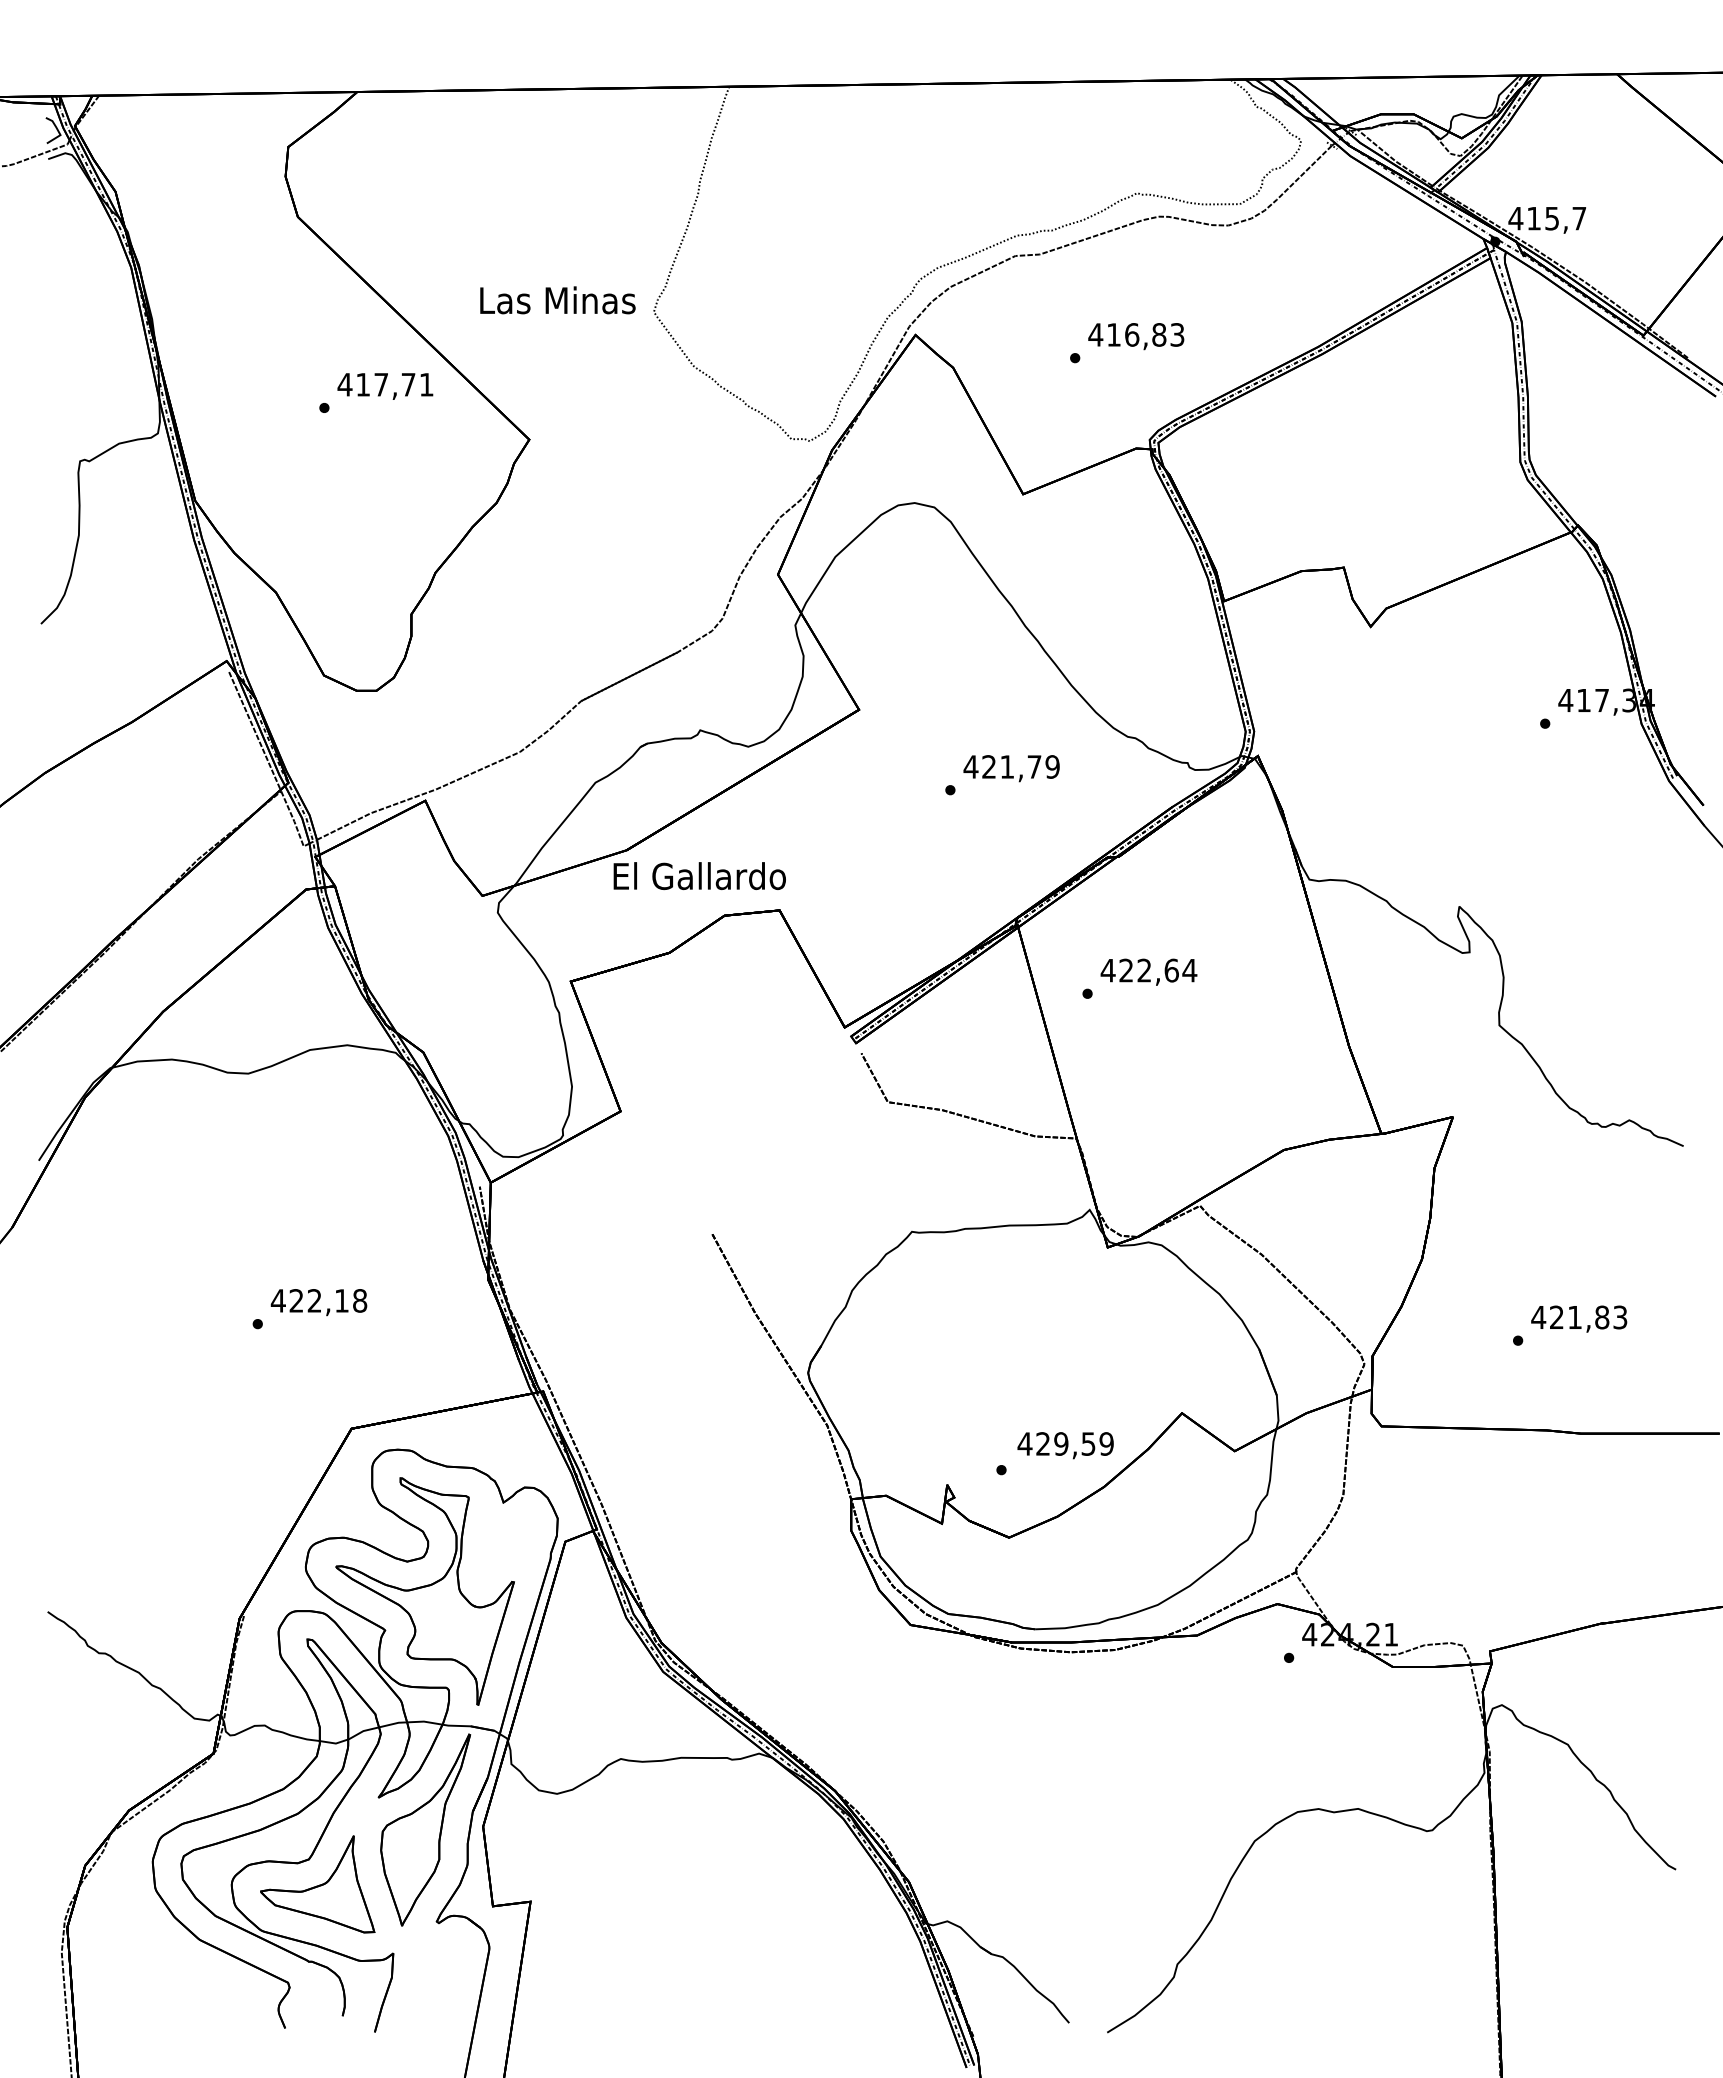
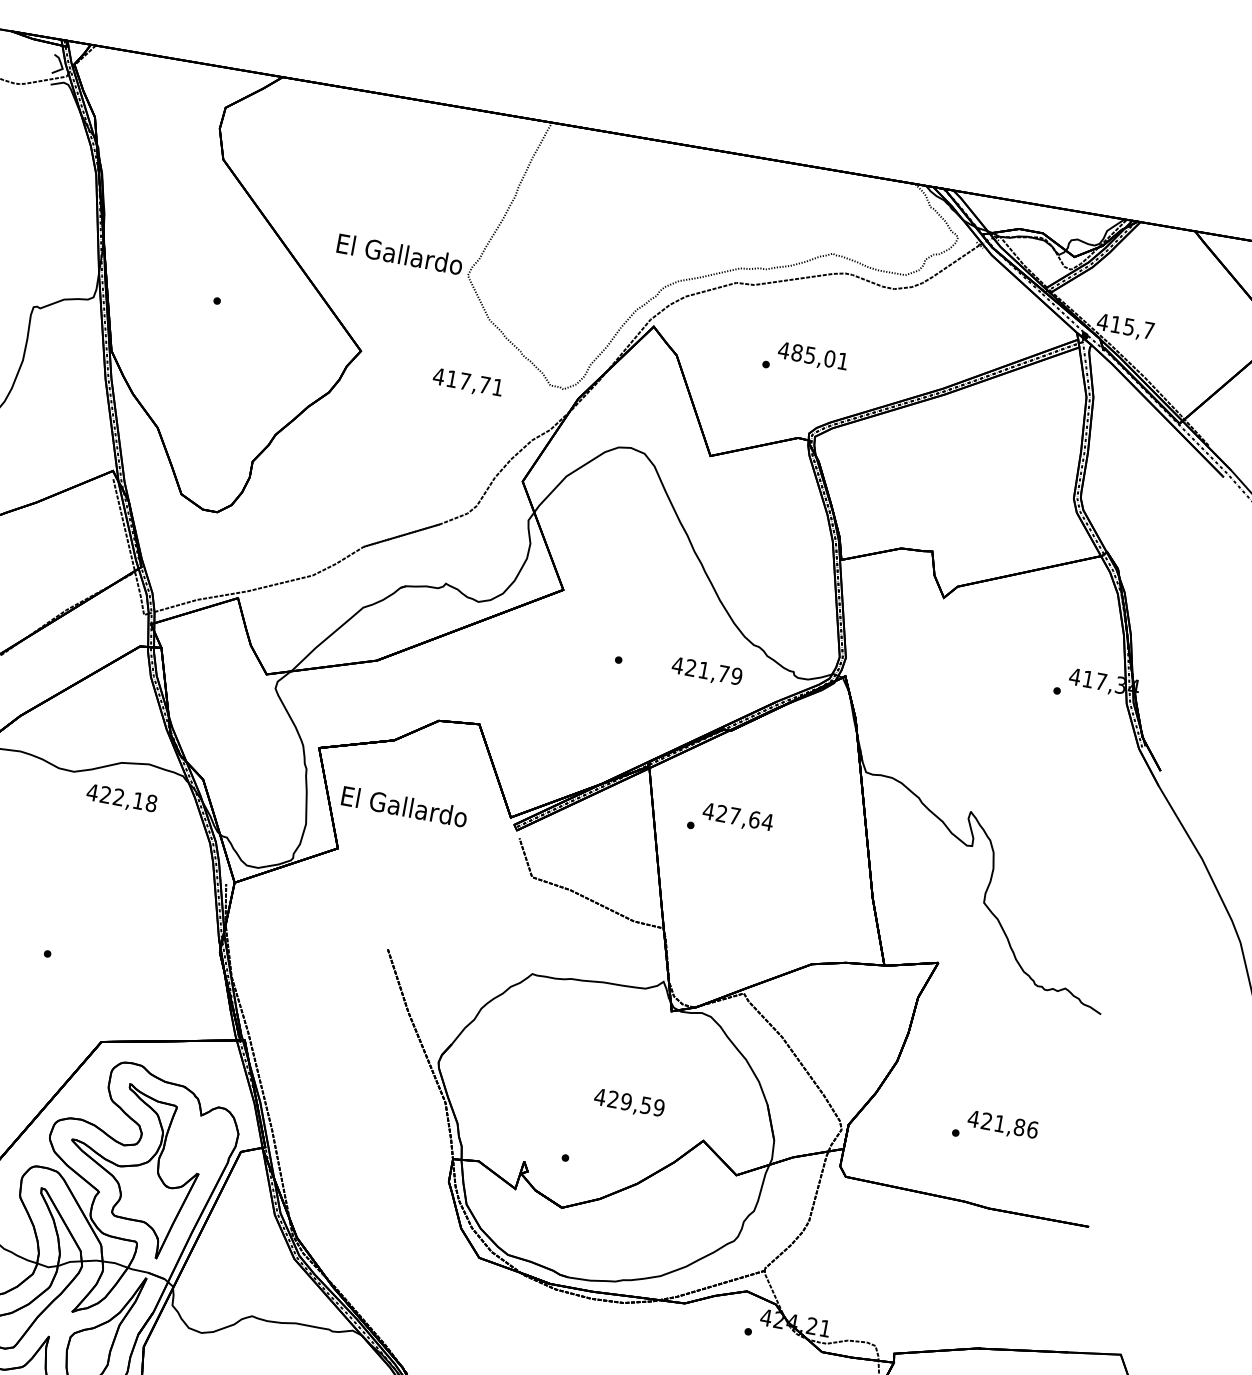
text: (557, 300) -> (399, 254), Las Minas -> El Gallardo
text: (1145, 334) -> (820, 356), 416,83 -> 485,01
text: (385, 386) -> (467, 383), moved
text: (1011, 768) -> (706, 672), moved
text: (699, 876) -> (404, 806), moved
text: (1144, 970) -> (734, 816), 422,64 -> 427,64
text: (318, 1302) -> (121, 799), moved
text: (1620, 1317) -> (1032, 1129), 421,83 -> 421,86
text: (1065, 1445) -> (629, 1103), moved

